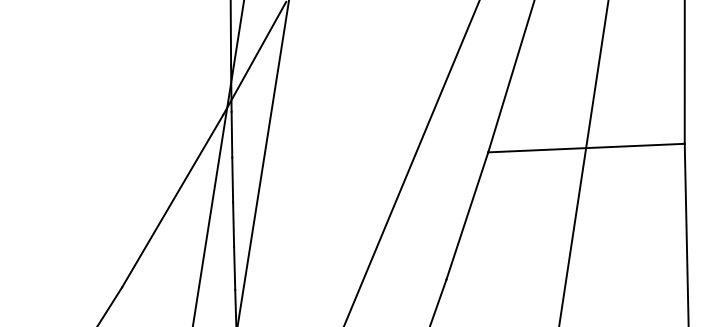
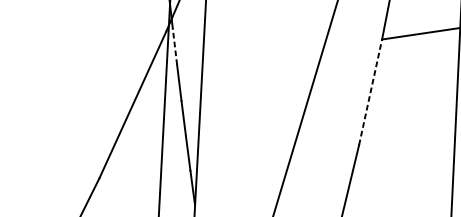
line: (231, 134) -> (174, 46), solid -> dashed
line: (467, 216) -> (370, 92), solid -> dashed

